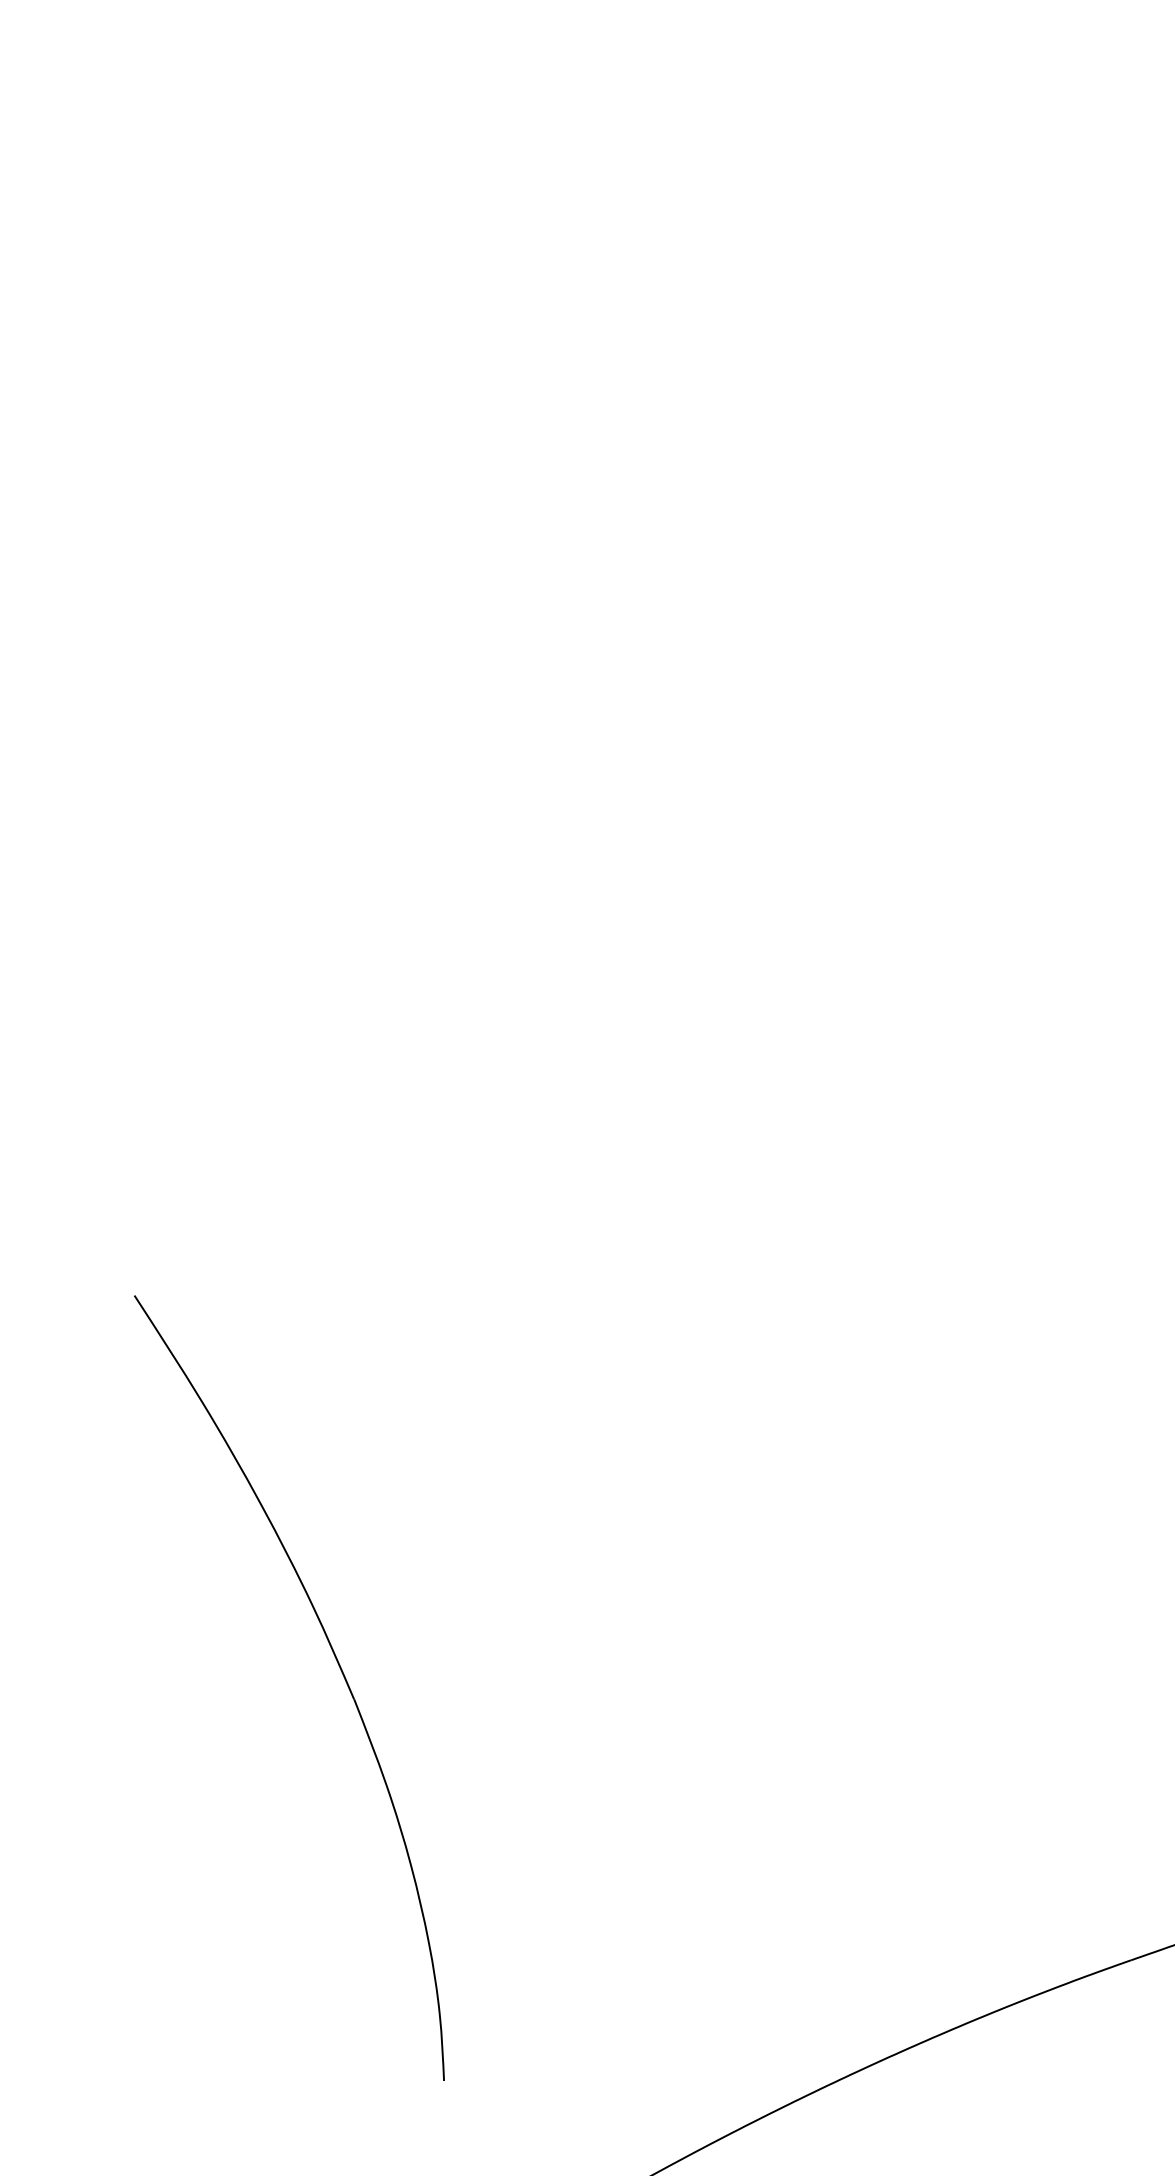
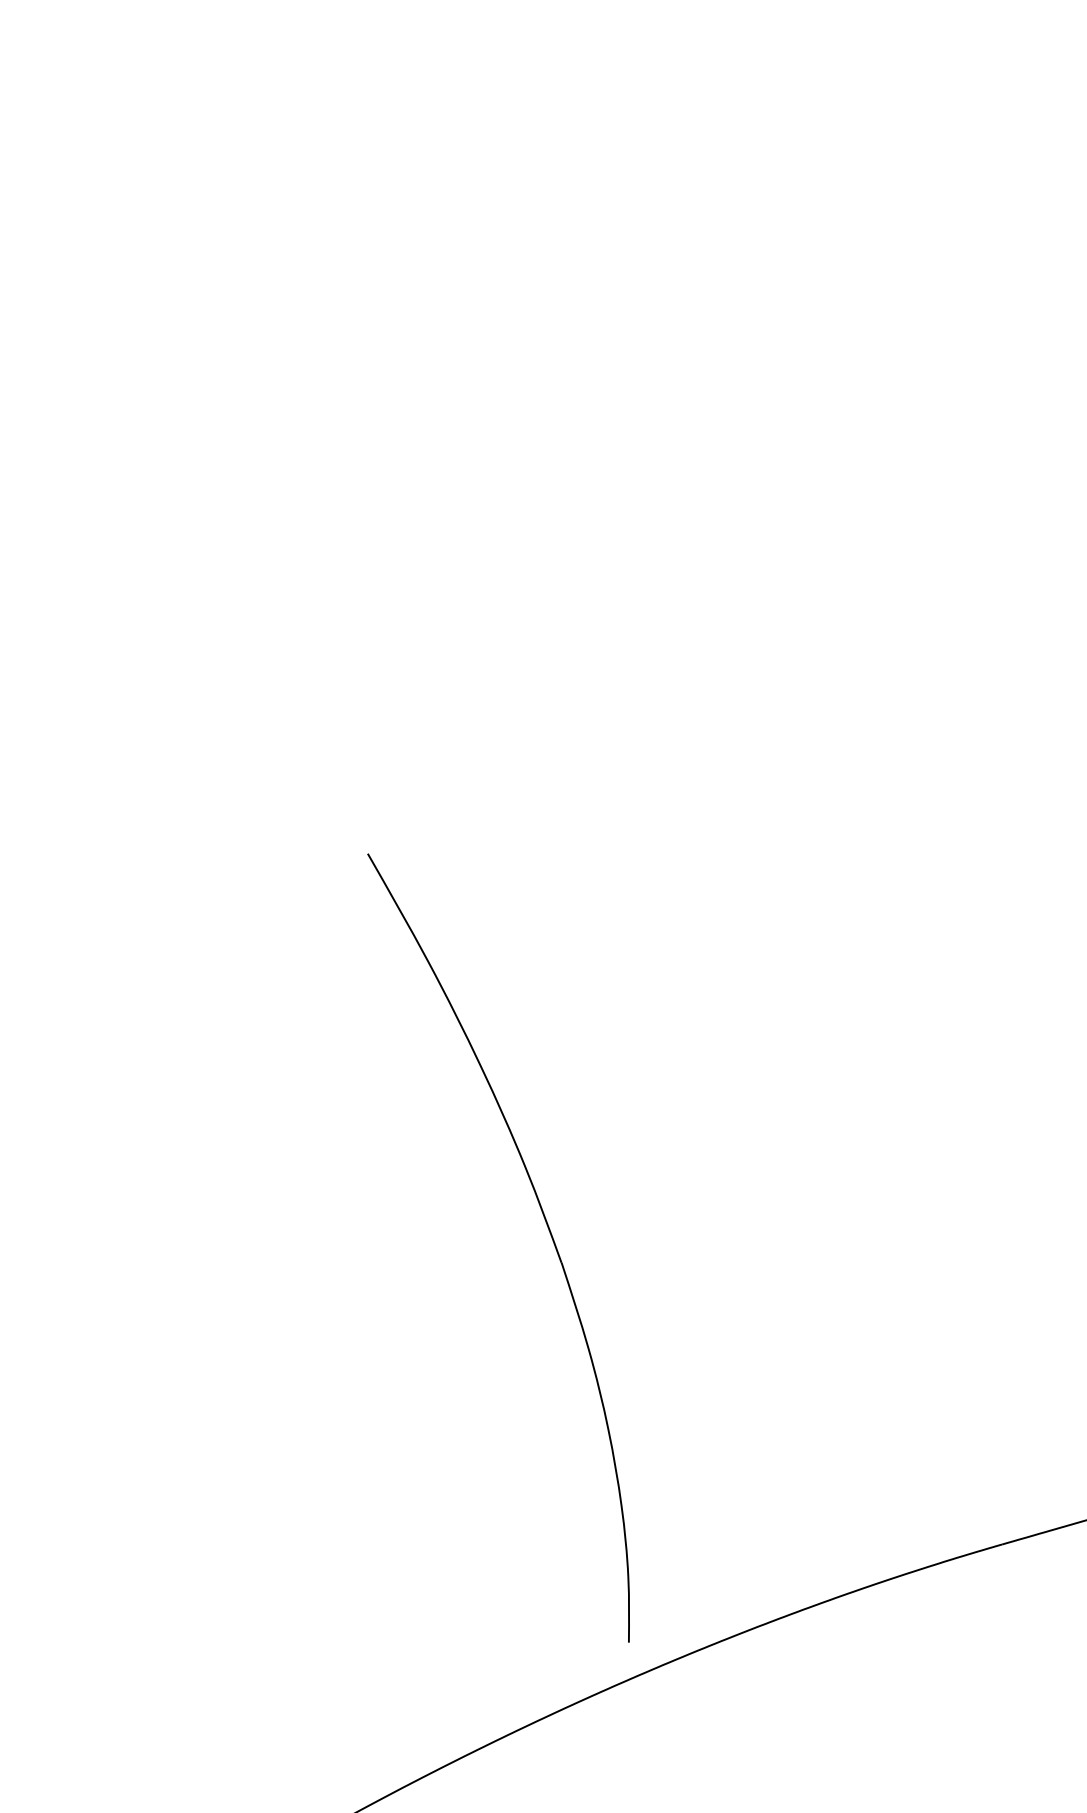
part: (339, 1668) -> (548, 1231), moved

